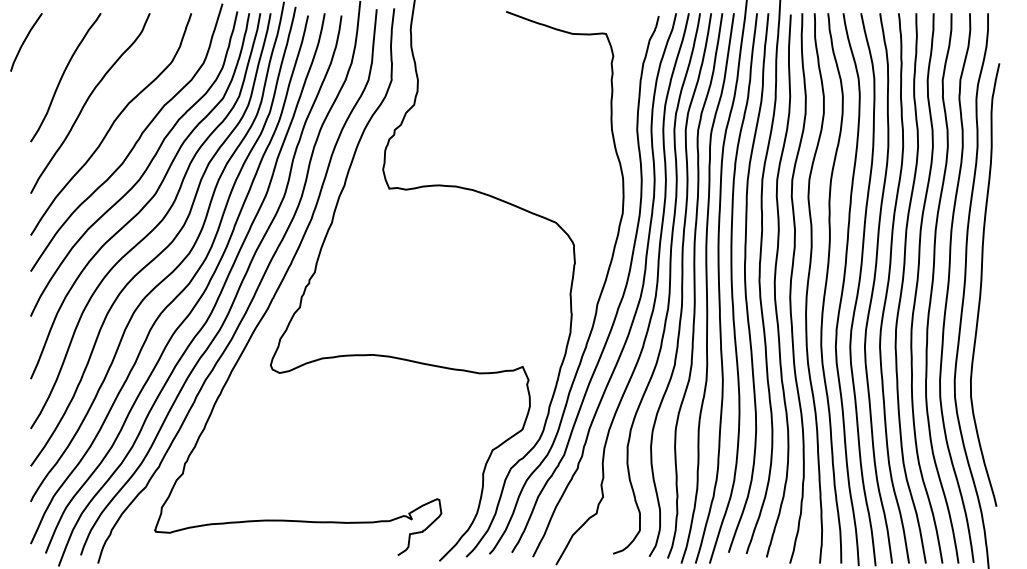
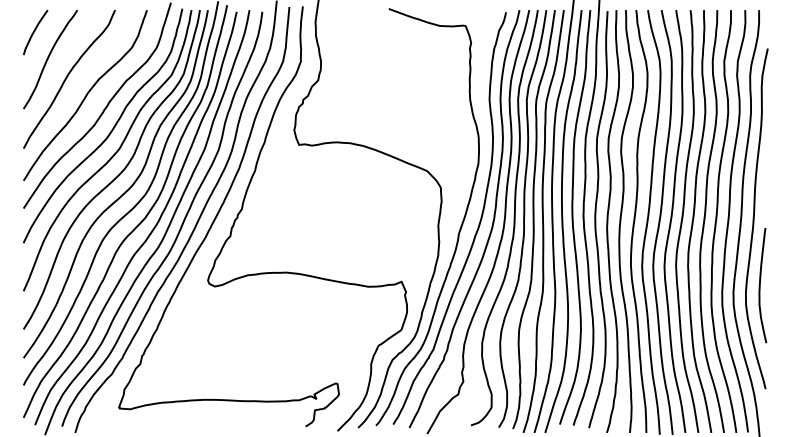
curve: (25, 41) -> (34, 31), moved
curve: (989, 371) -> (760, 285), added

